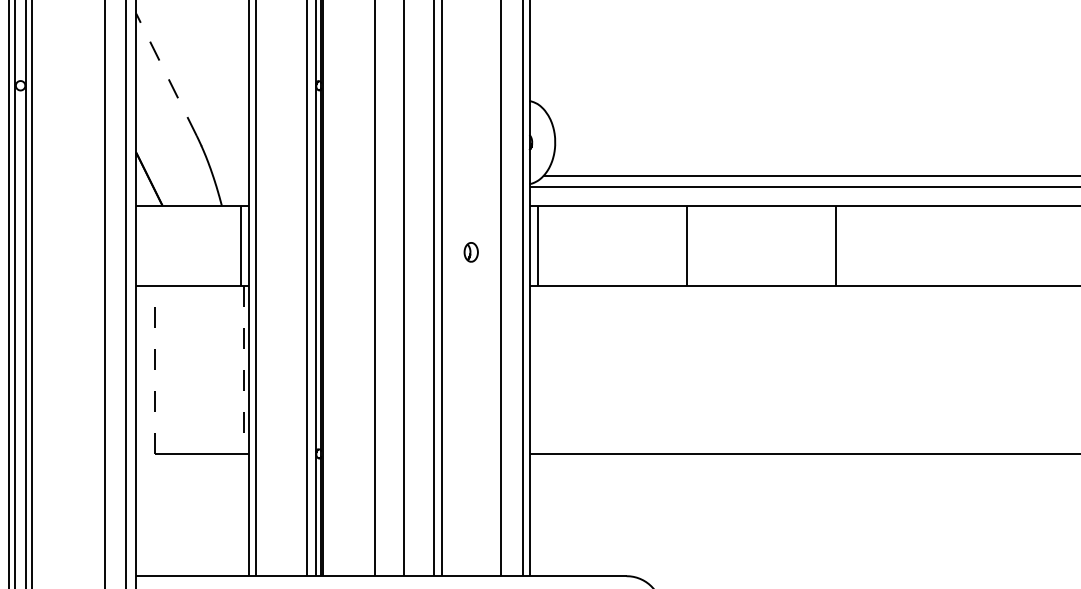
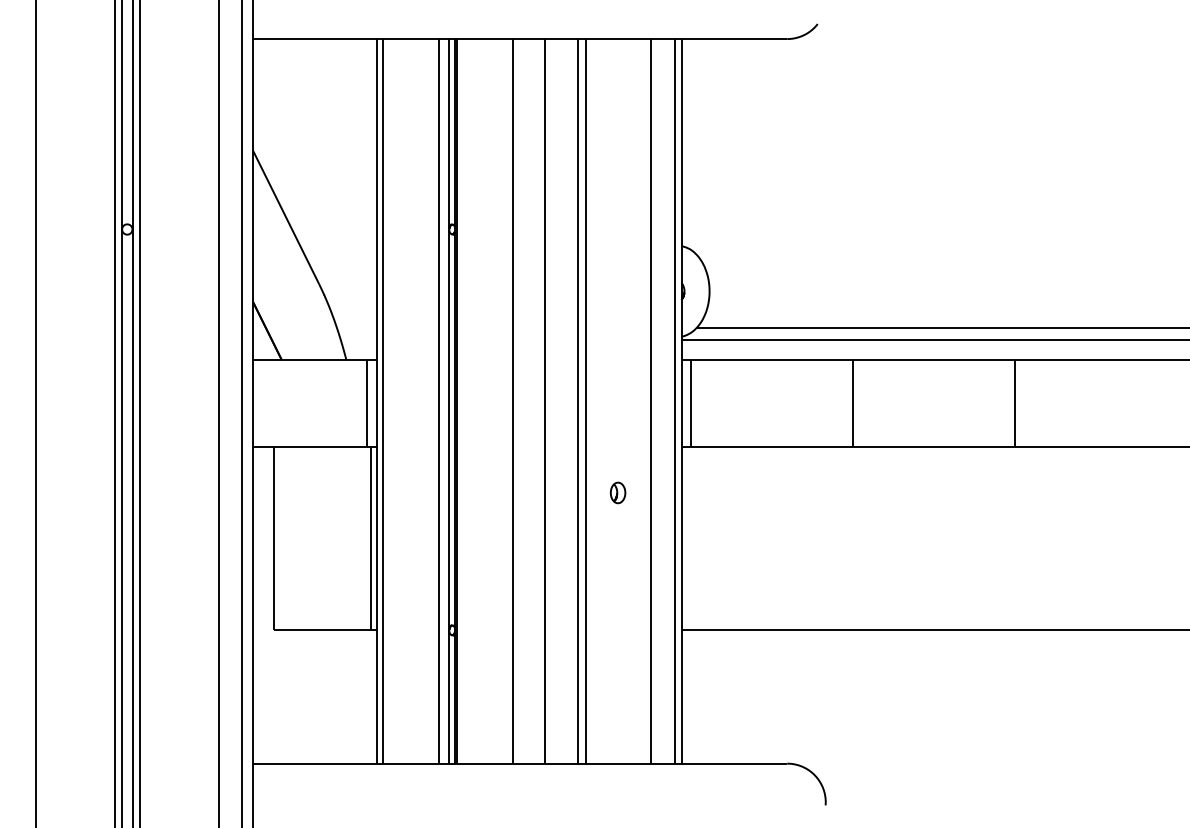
line: (166, 74) -> (286, 217), dashed -> solid
part: (471, 251) -> (618, 492), moved
line: (154, 369) -> (273, 538), dashed -> solid
line: (244, 369) -> (371, 538), dashed -> solid

